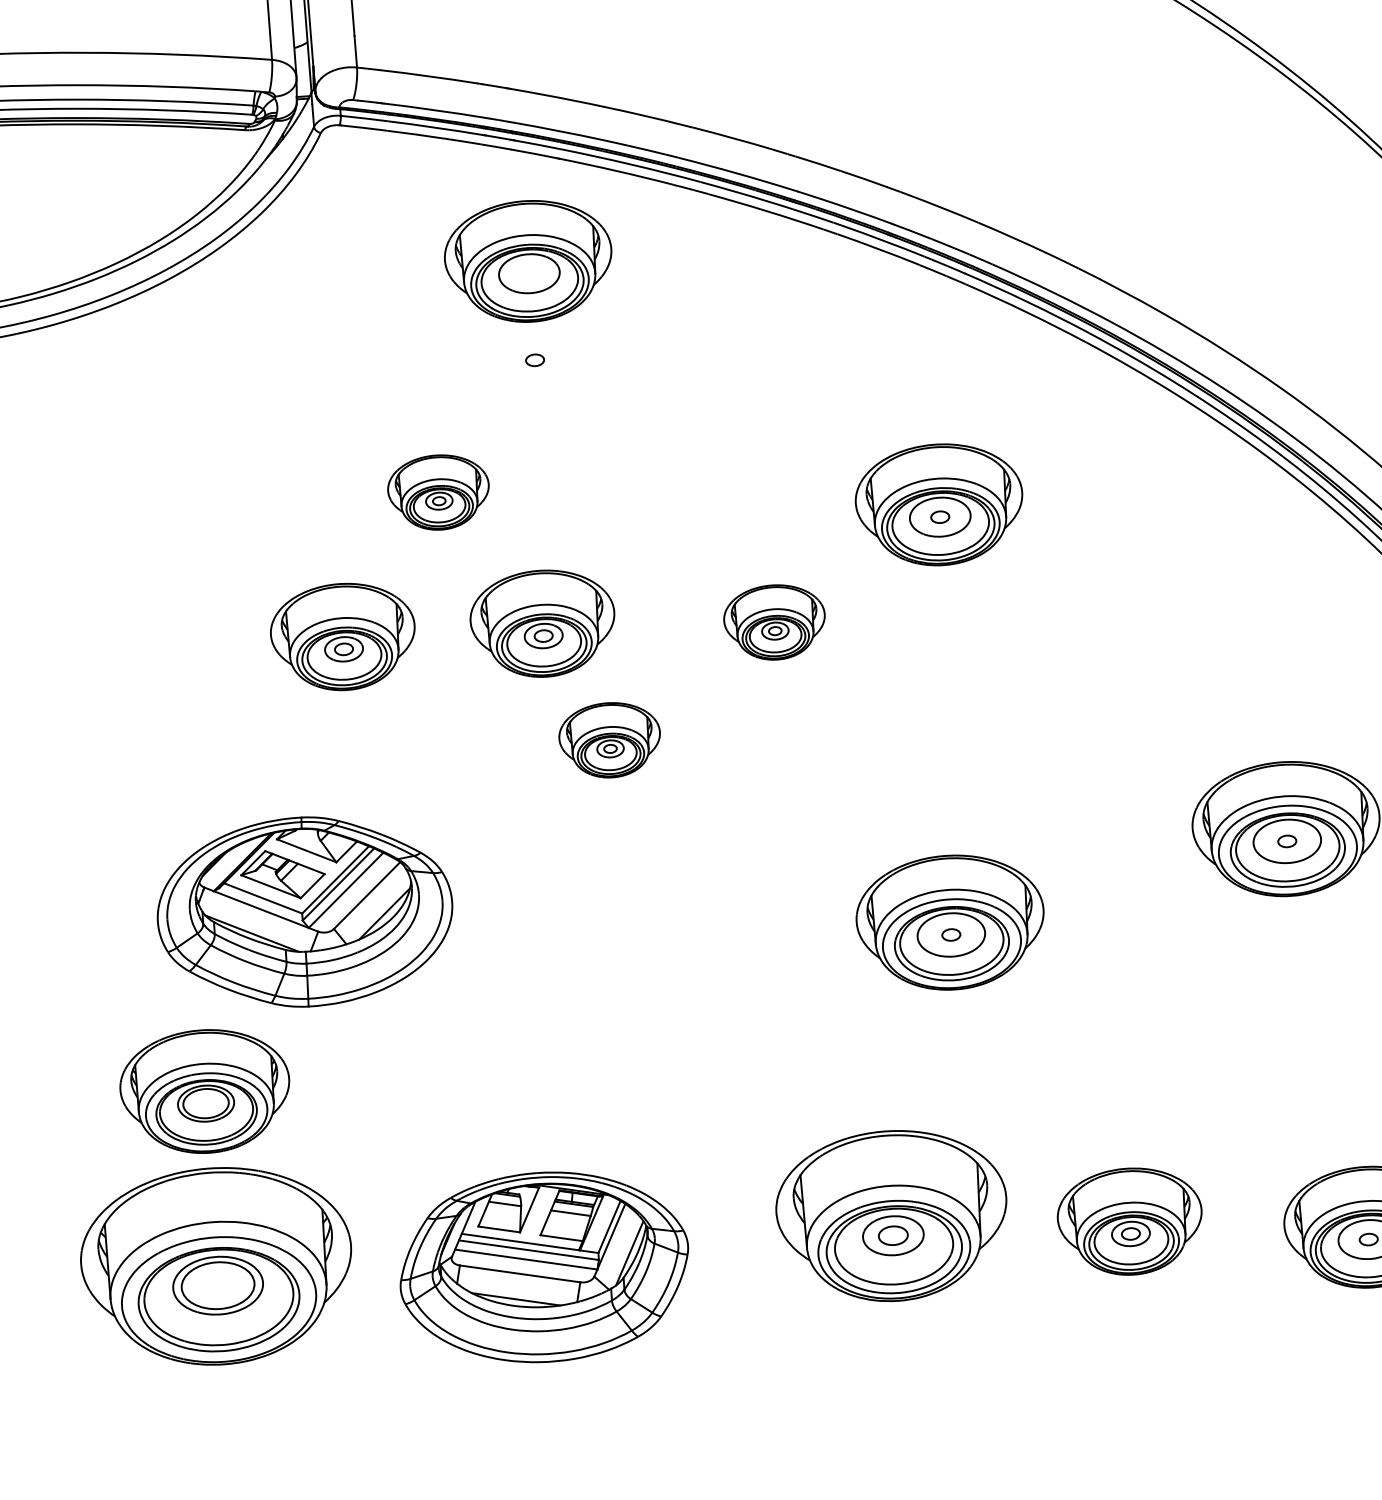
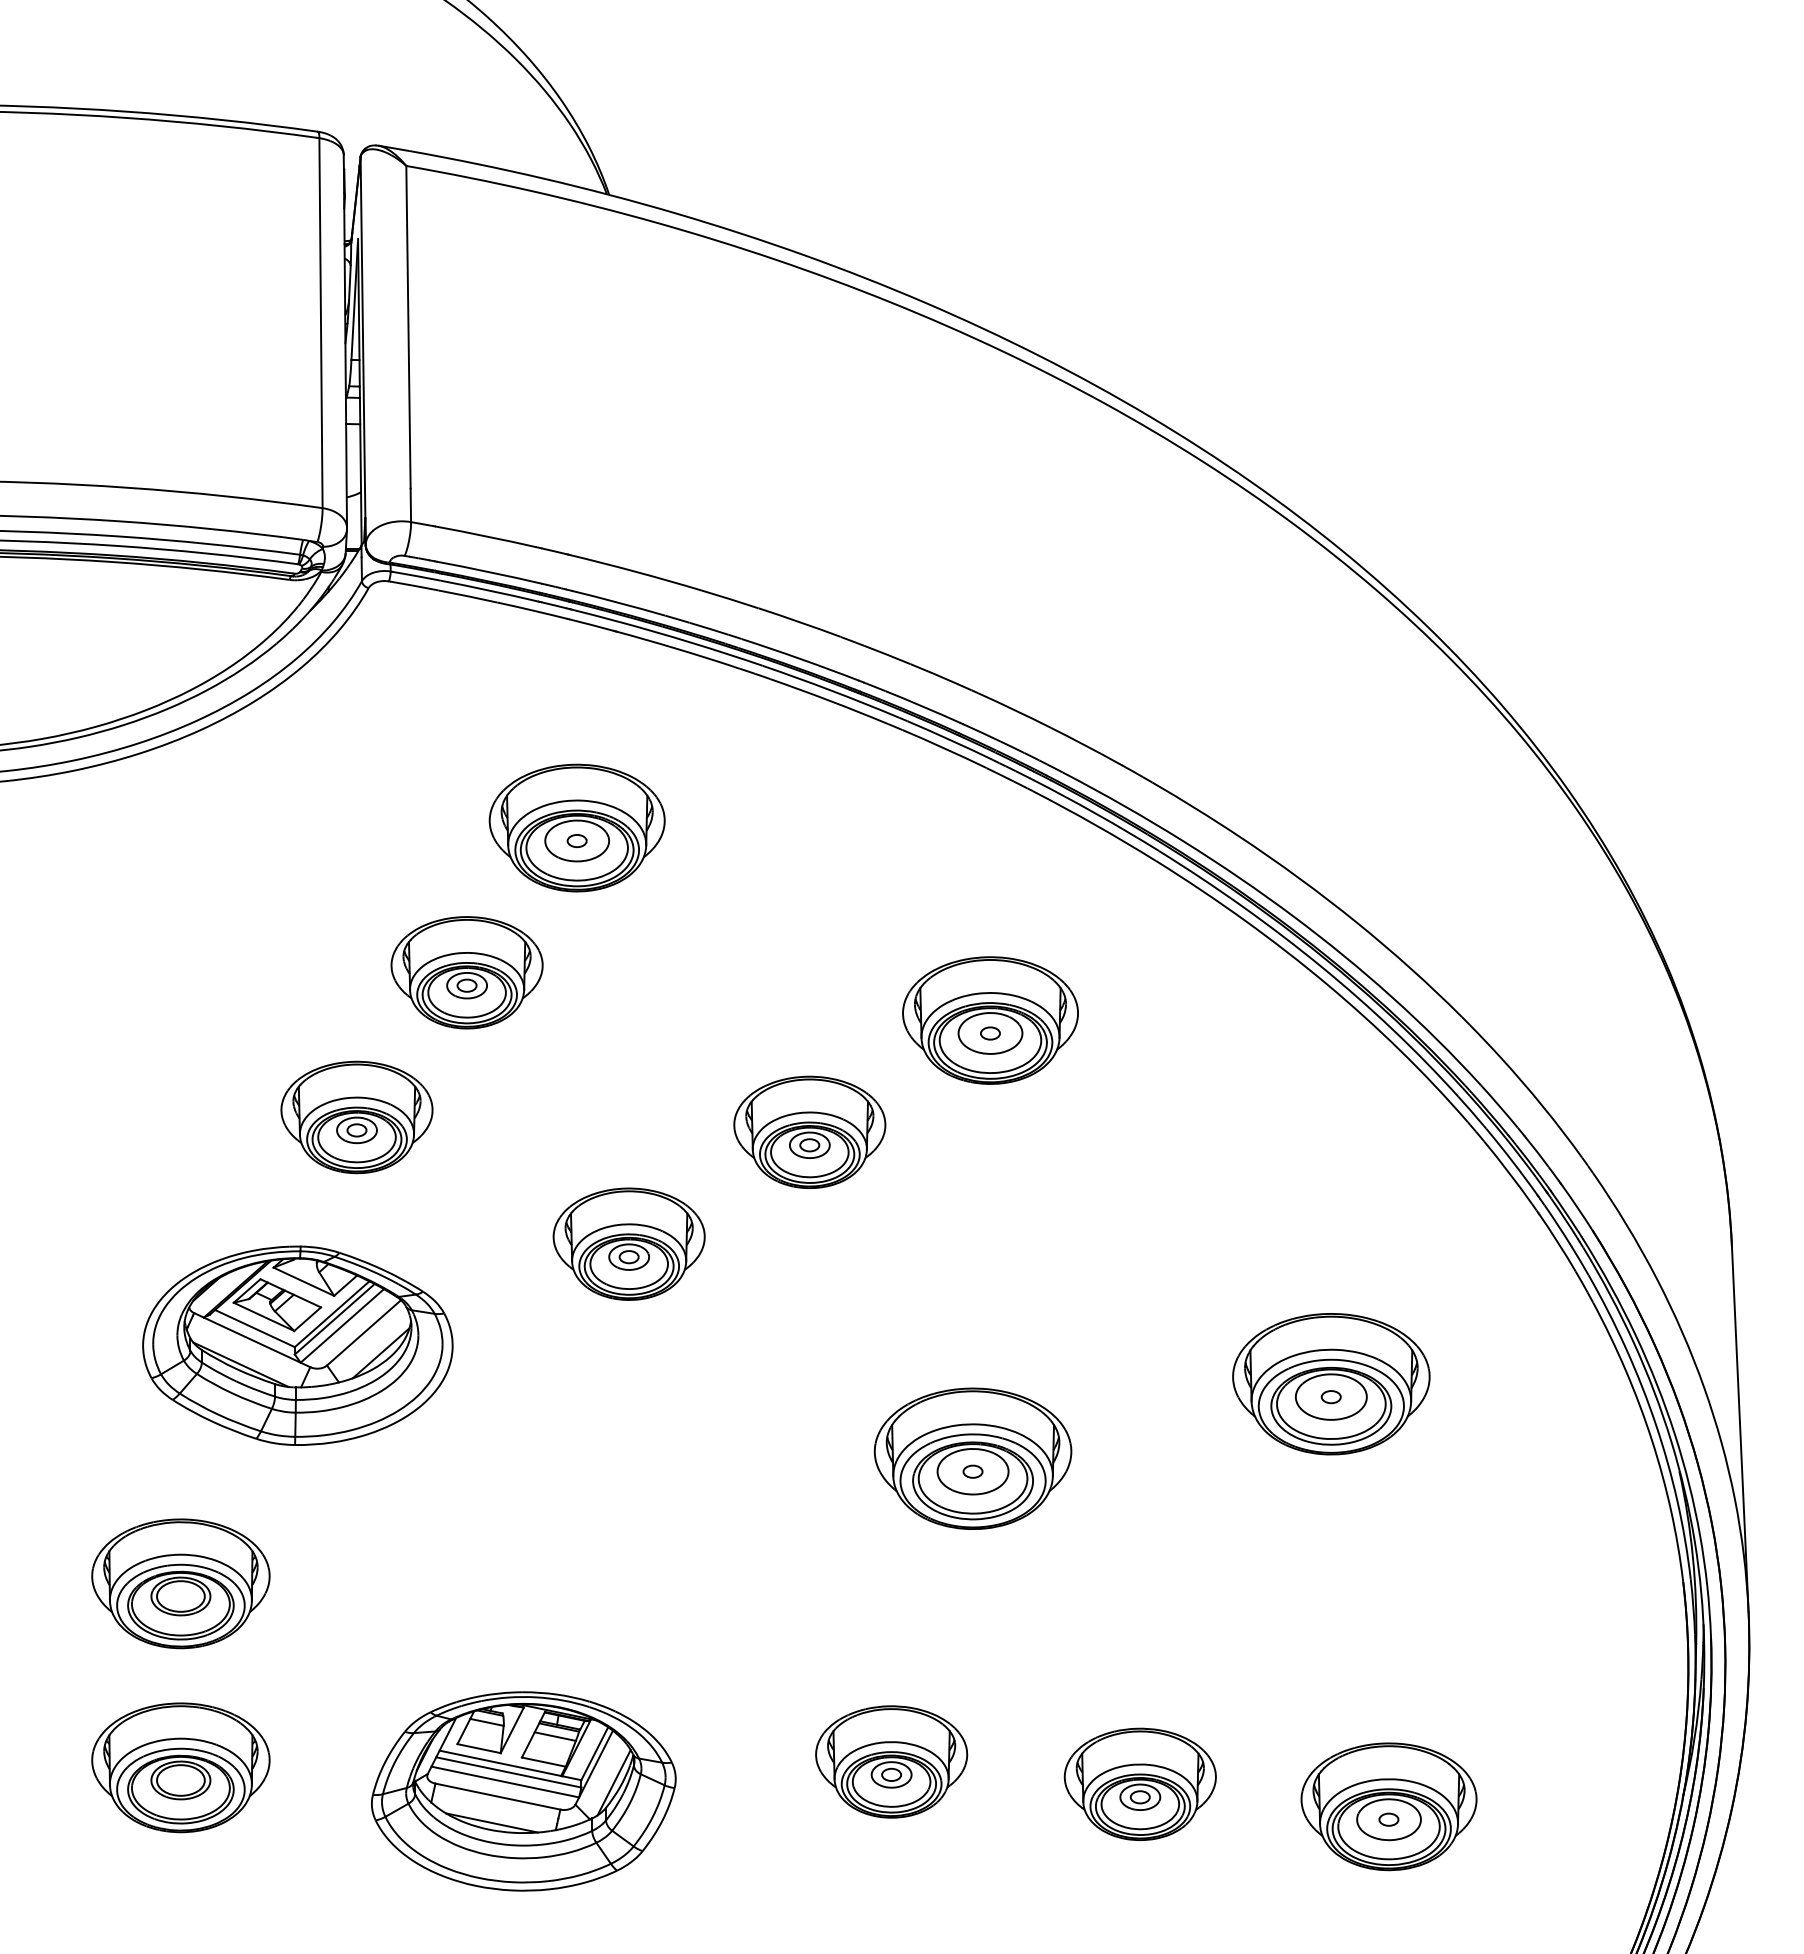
part: (527, 260) -> (576, 827), moved
part: (438, 492) -> (466, 972), size x1.43
part: (774, 621) -> (809, 1131), size x1.43
part: (542, 623) -> (566, 1117), removed
part: (609, 739) -> (628, 1243), size x1.43
part: (304, 911) -> (297, 1345), moved
part: (892, 1215) -> (891, 1761), size x0.62
part: (216, 1266) -> (180, 1767), size x0.62

